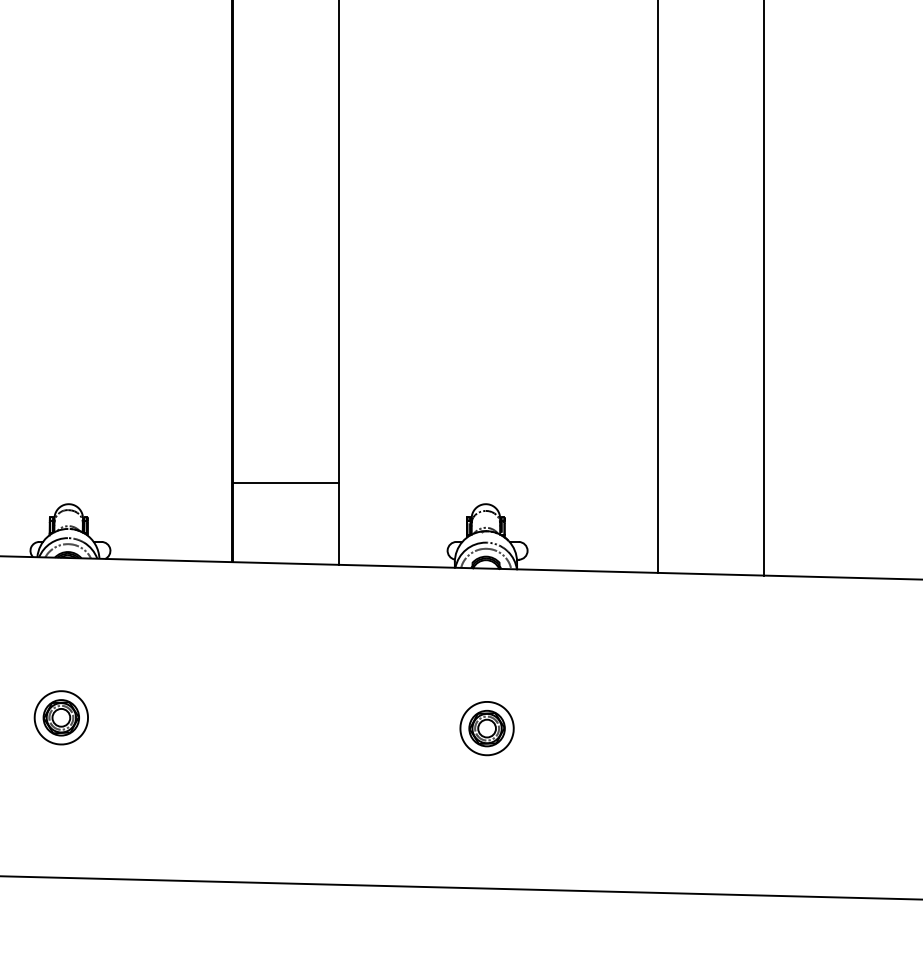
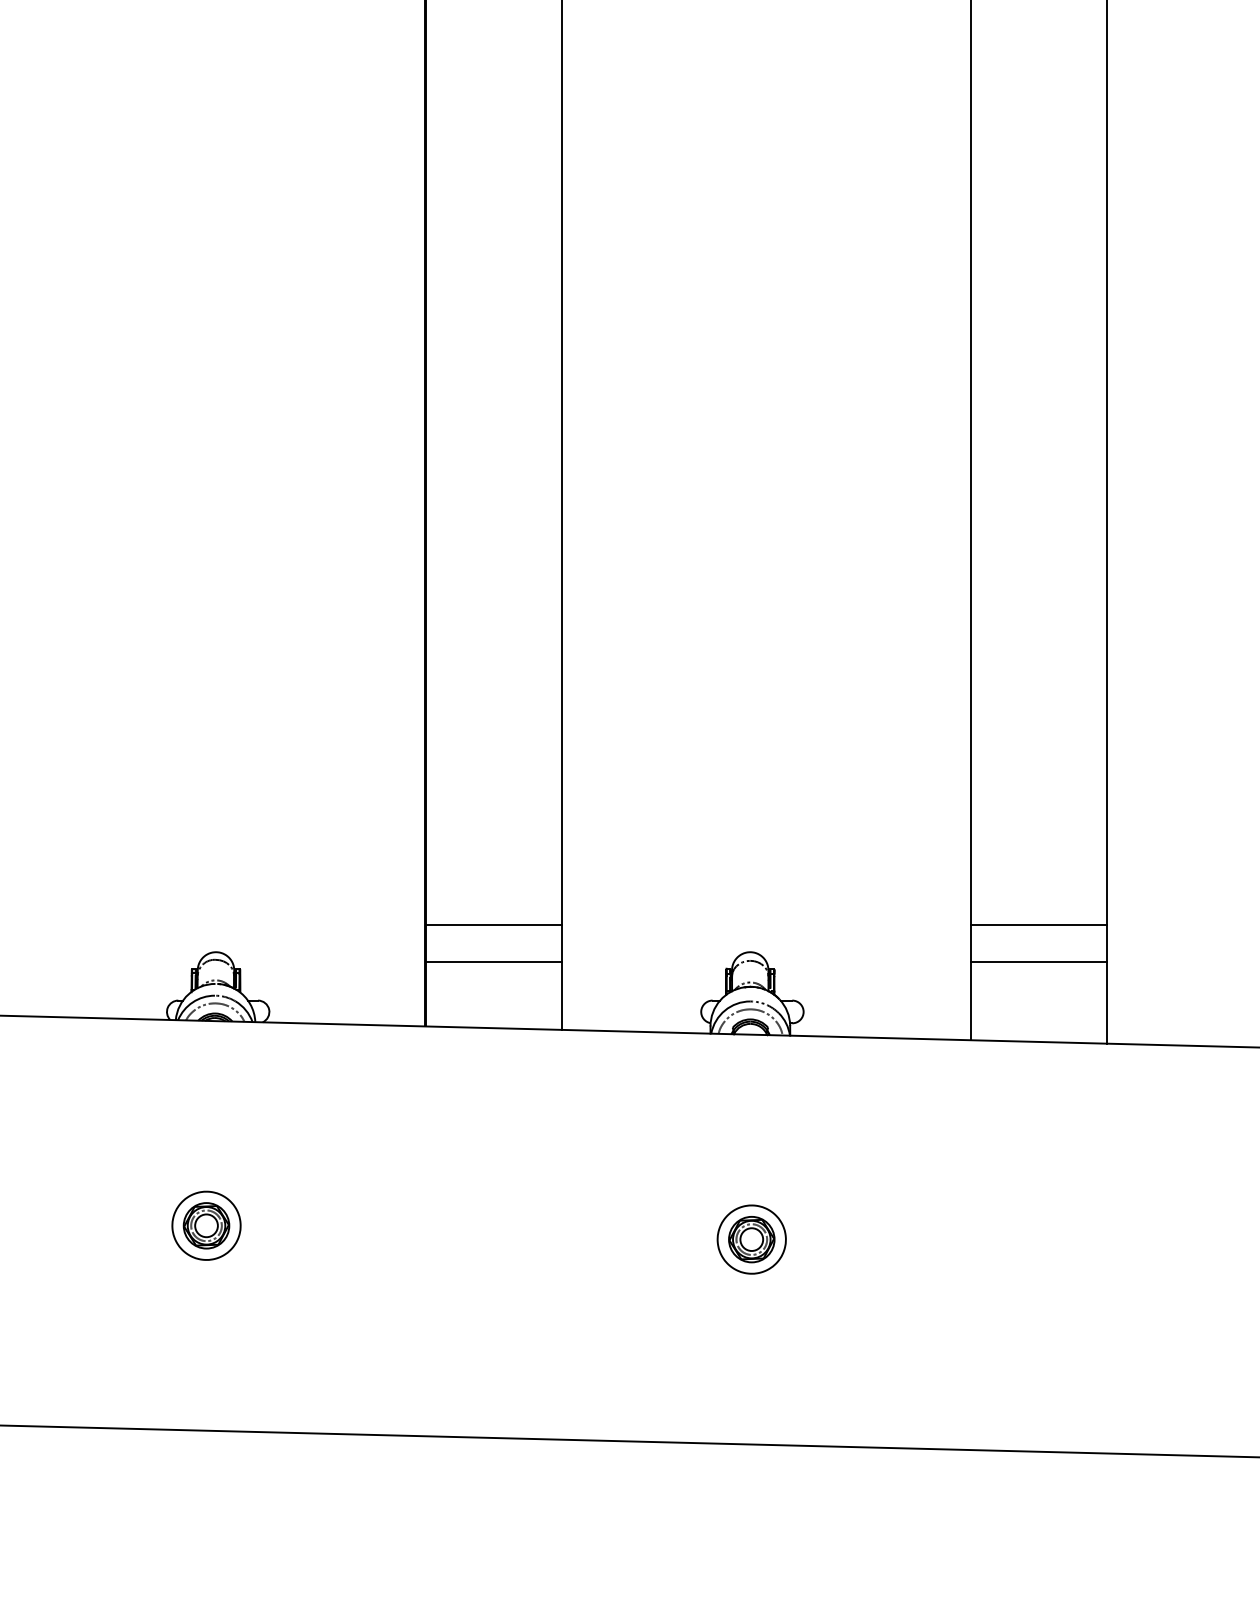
line: (710, 483) -> (1038, 925), added
line: (285, 511) -> (493, 961), added
line: (710, 511) -> (1038, 961), added

